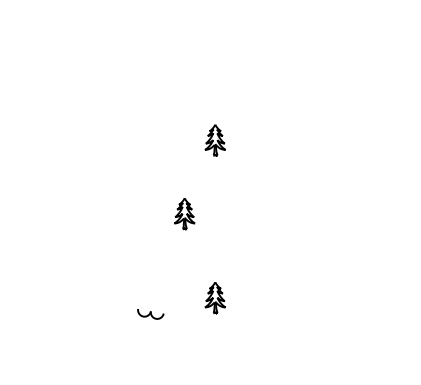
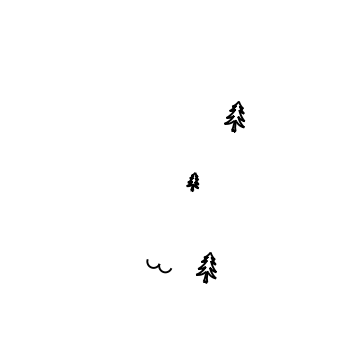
part: (184, 214) -> (193, 181), size x0.6
part: (150, 314) -> (158, 266), moved

